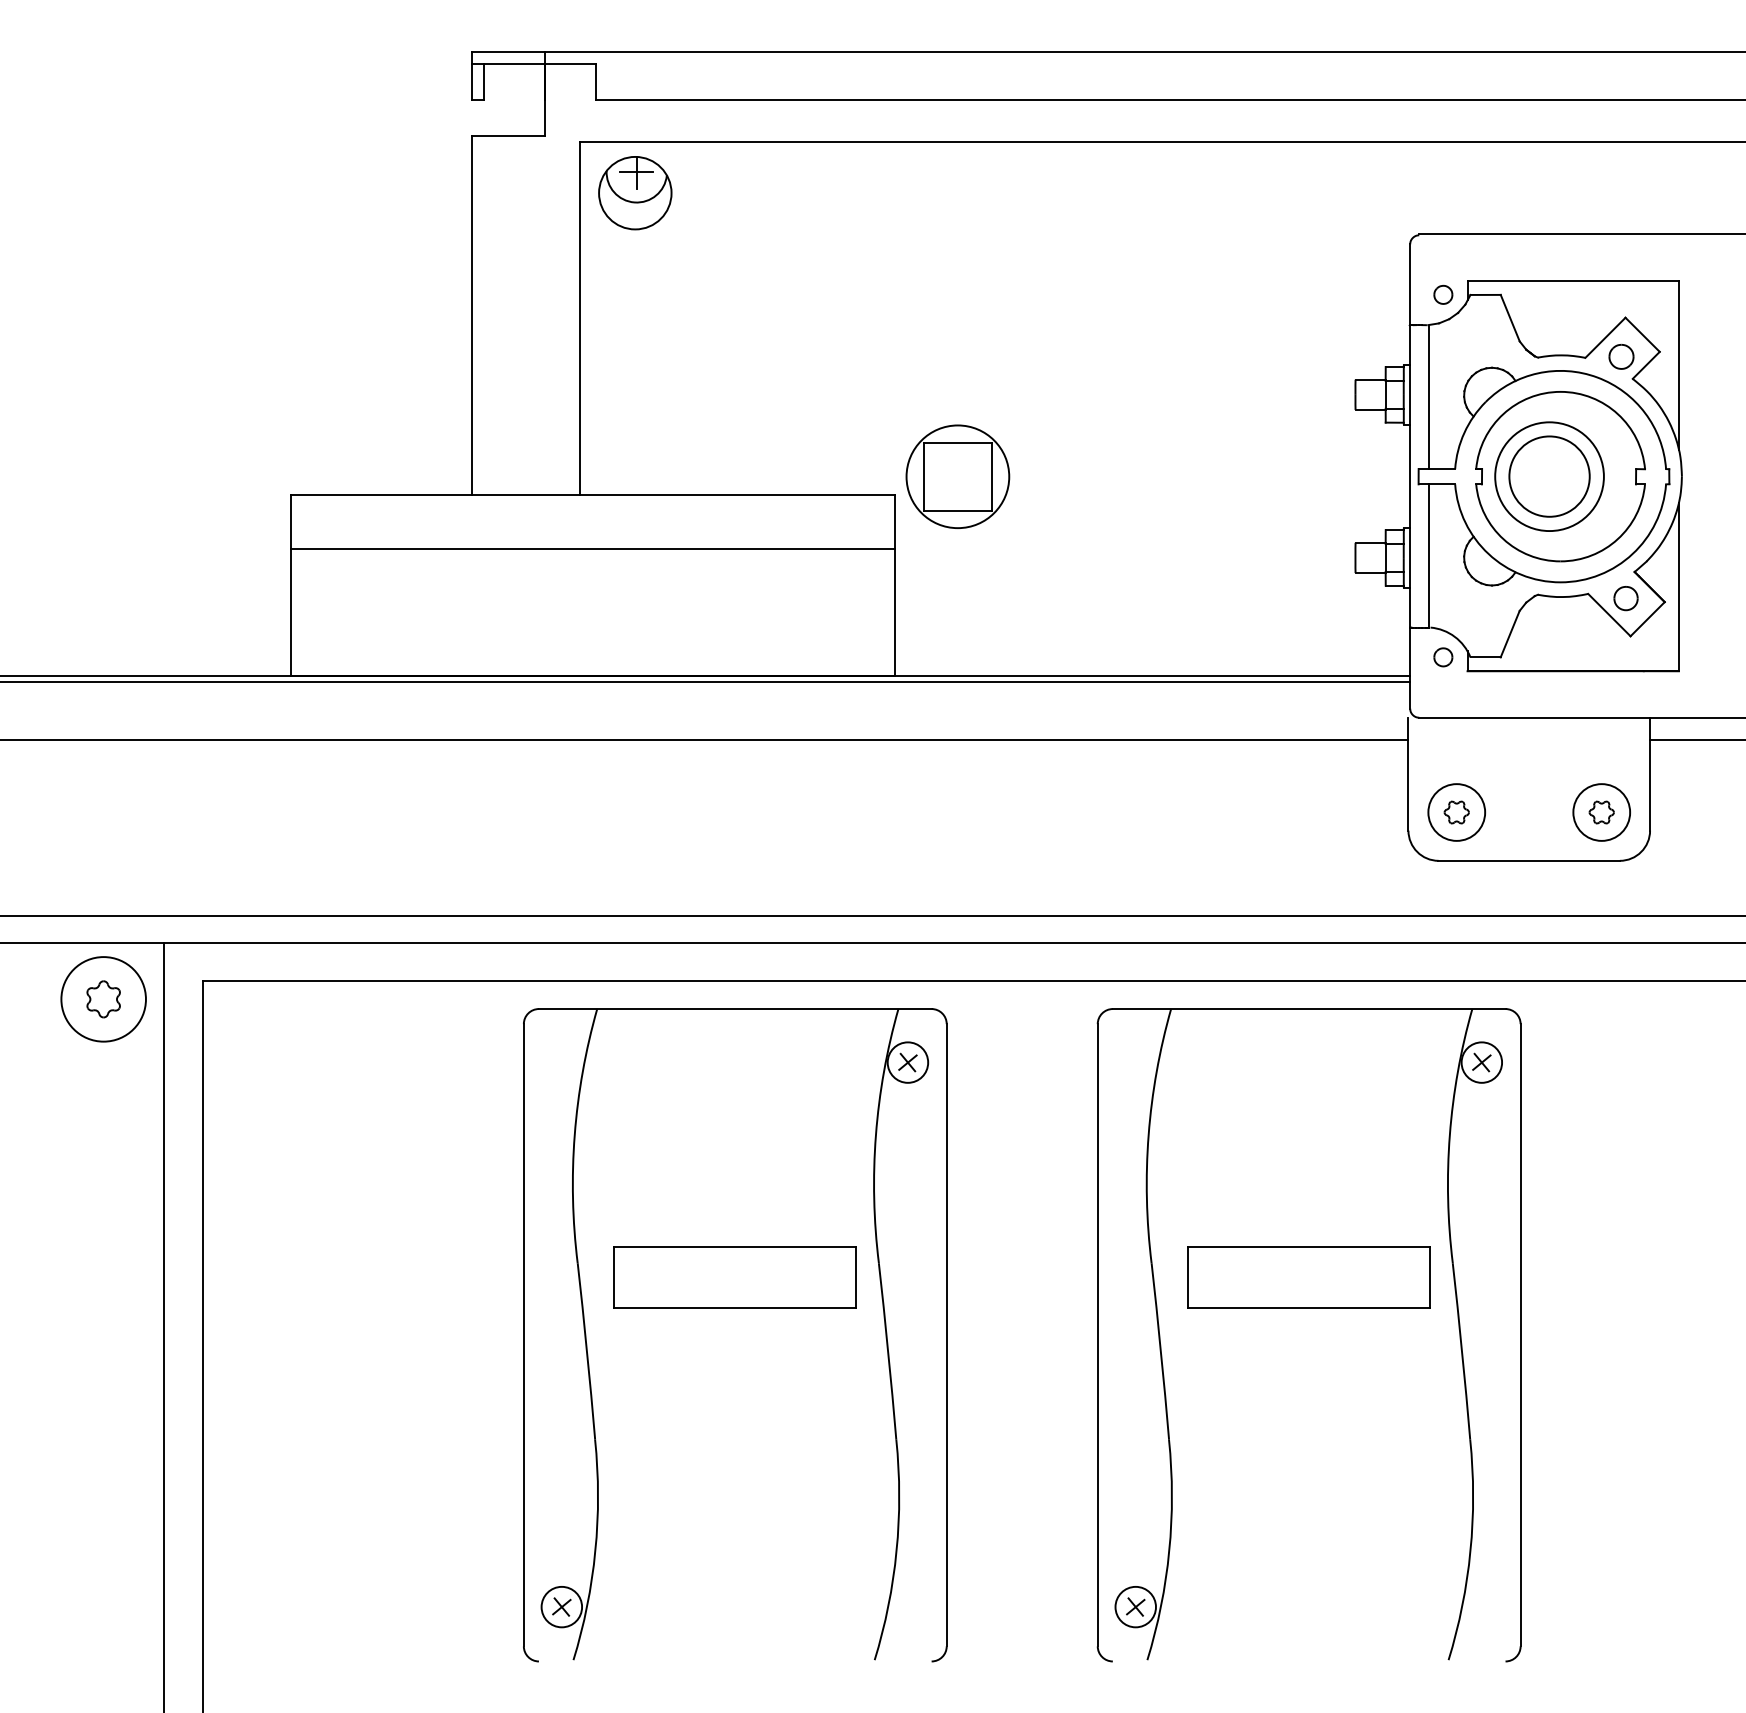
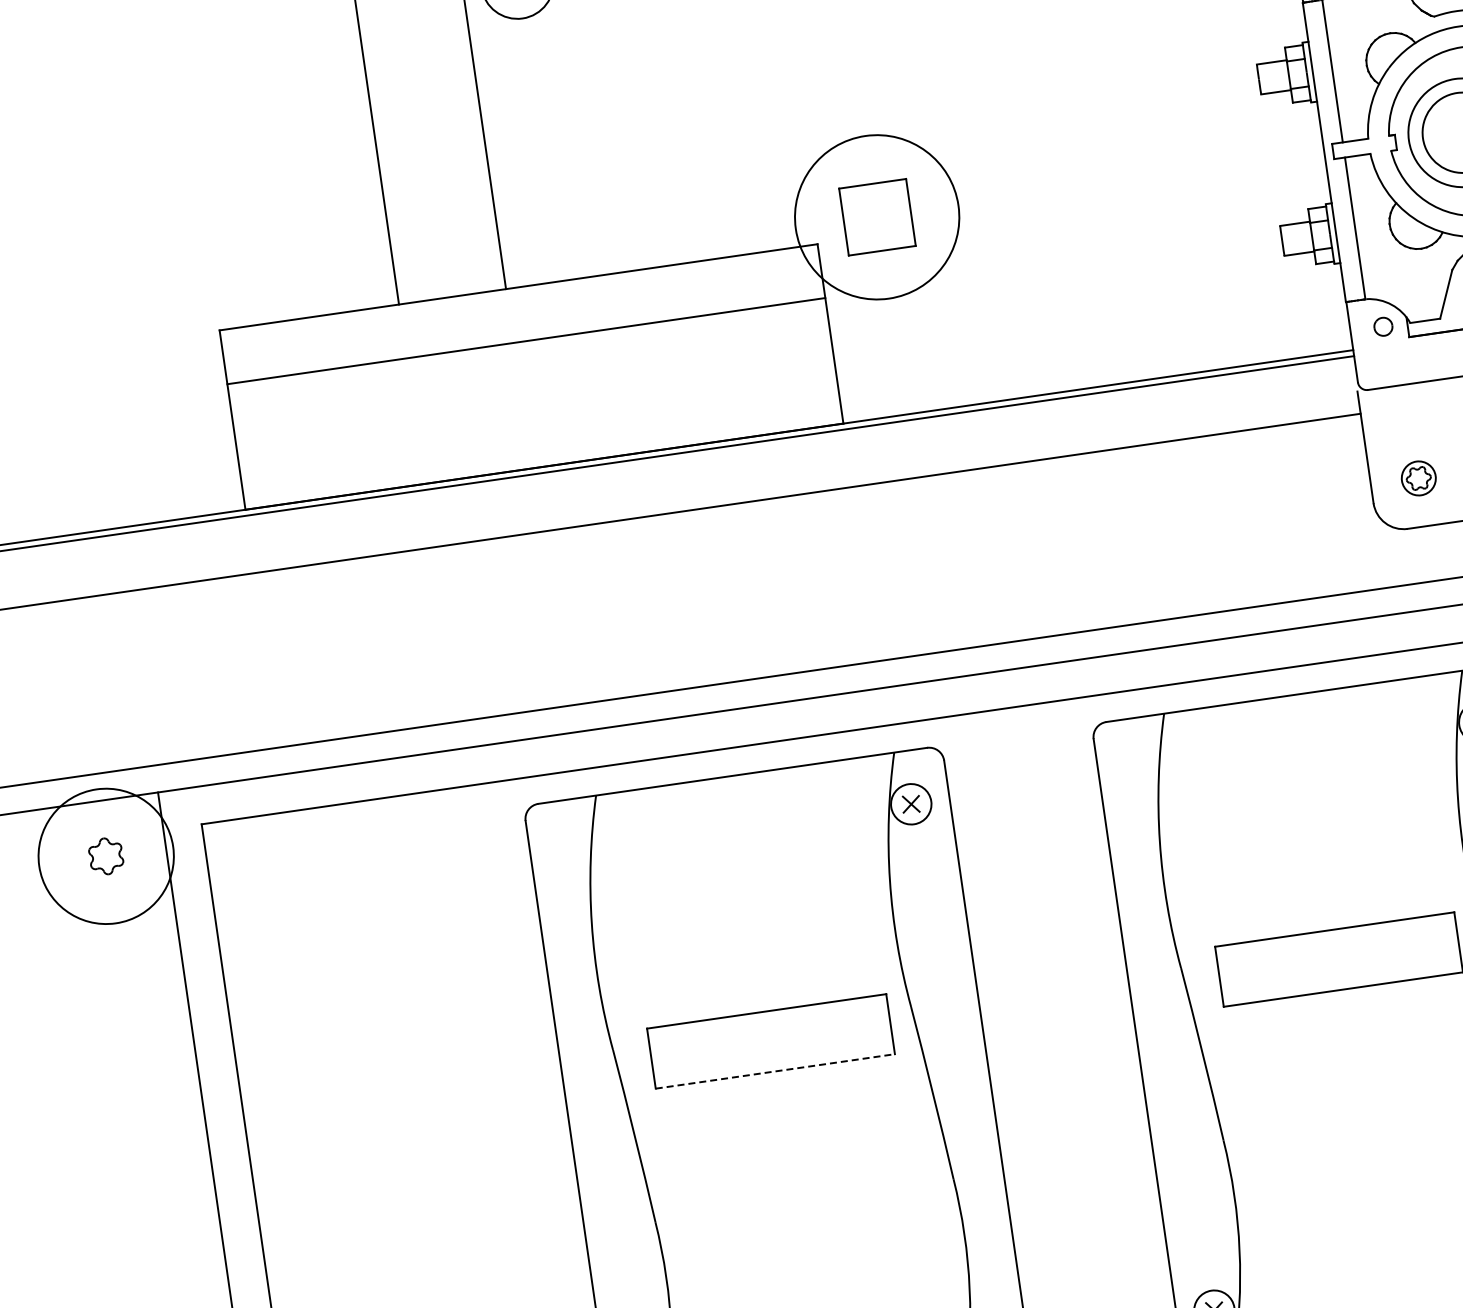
circle: (957, 476) -> (876, 217), size x1.6
circle: (1456, 812) -> (1418, 478), size x0.6
circle: (103, 999) -> (106, 856), size x1.6
line: (735, 1307) -> (775, 1071), solid -> dashed

